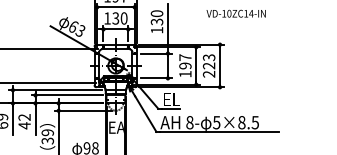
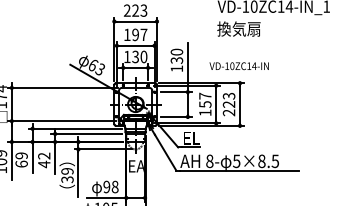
text: (235, 14) -> (238, 66), moved
text: (185, 65) -> (205, 104), 197 -> 157

